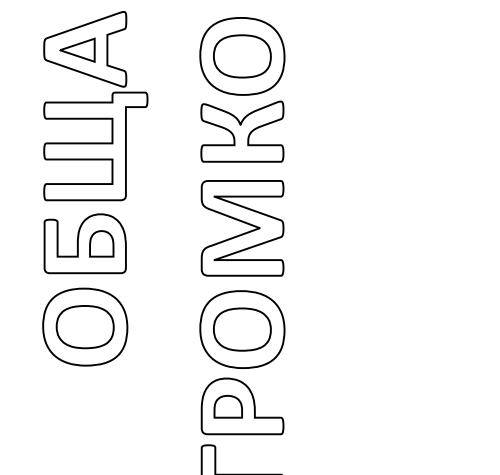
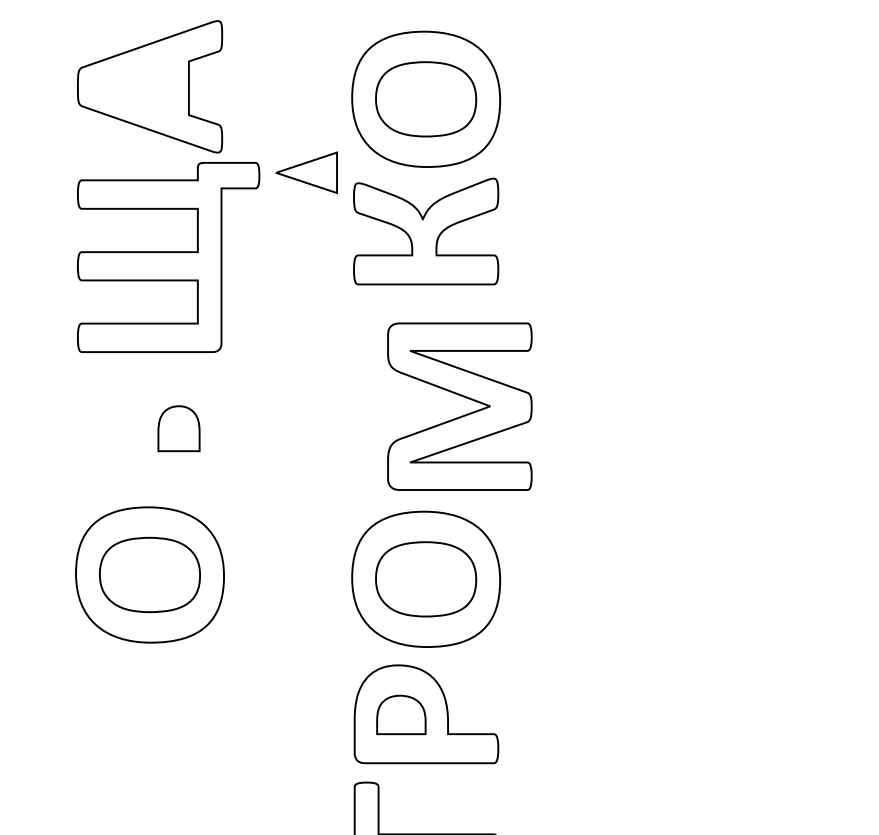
part: (77, 49) -> (306, 171), moved
part: (242, 228) -> (459, 406), moved
part: (84, 243) -> (148, 428), removed

